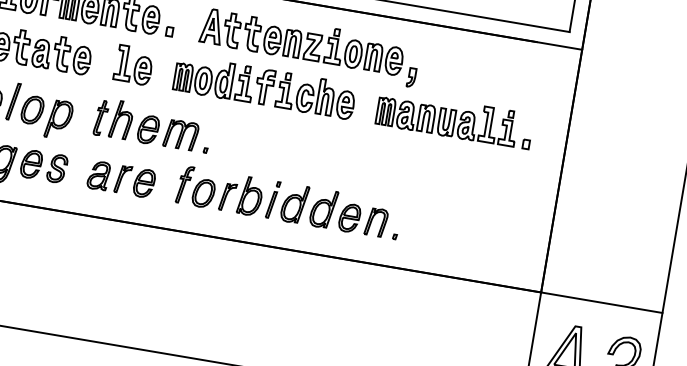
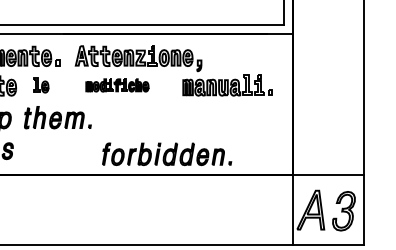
part: (134, 65) -> (41, 85), size x0.7
part: (265, 87) -> (117, 85), size x0.6
part: (120, 178) -> (44, 150), removed
part: (289, 203) -> (167, 154), moved

